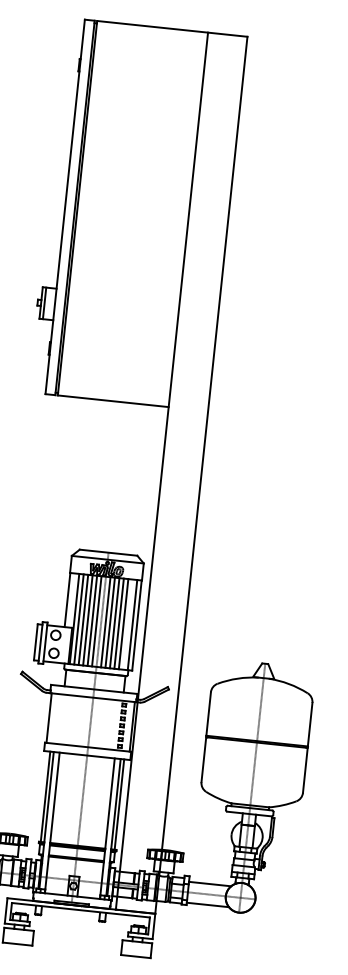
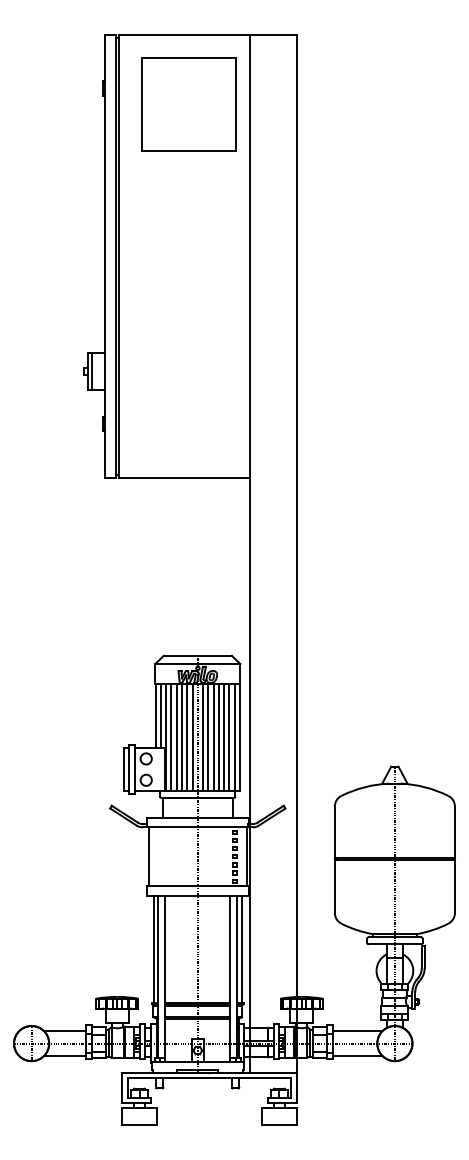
part: (149, 86) -> (188, 104), added
line: (71, 600) -> (160, 716), added
line: (128, 624) -> (229, 737), added

